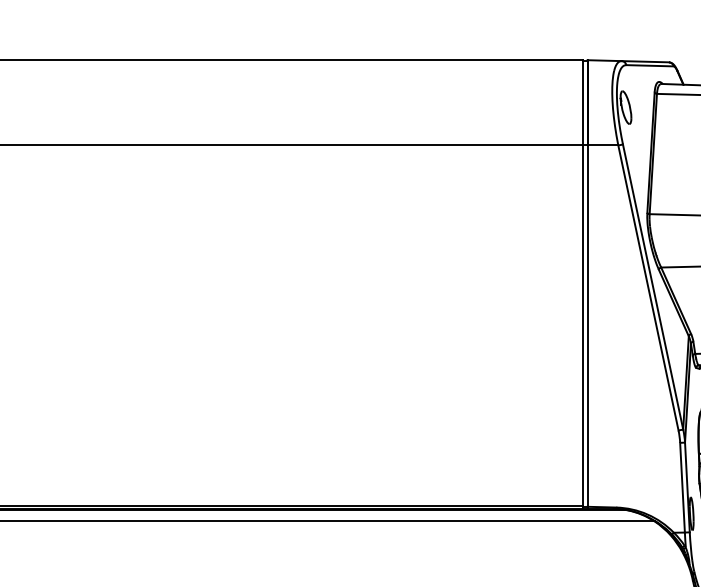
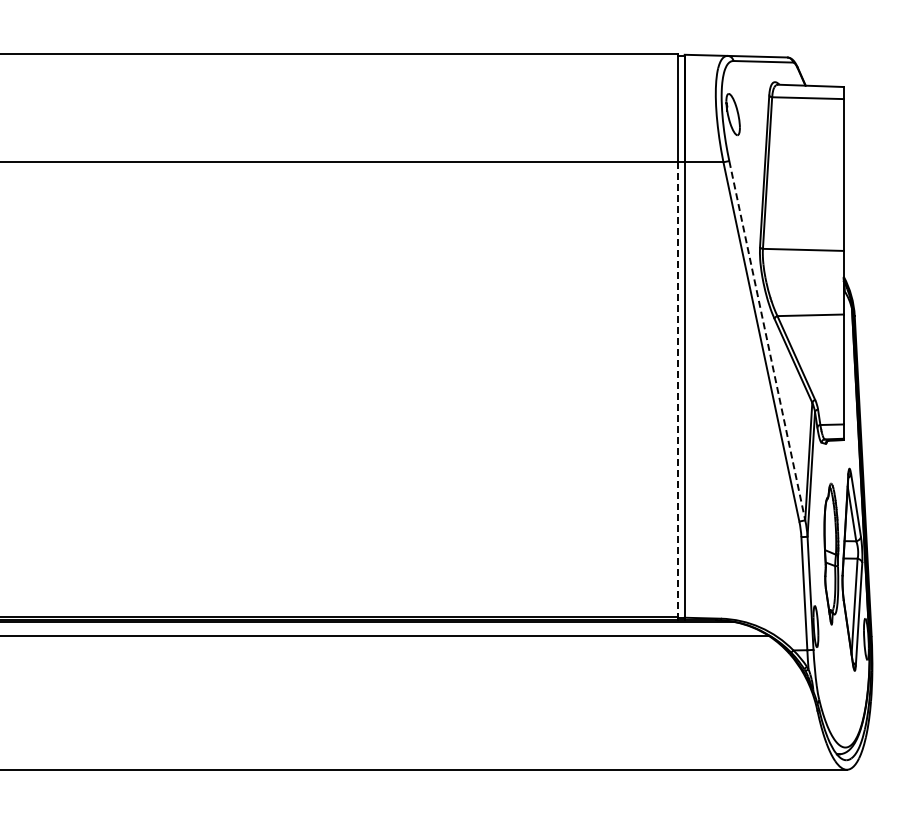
line: (653, 286) -> (767, 340), solid -> dashed
line: (582, 326) -> (678, 390), solid -> dashed

